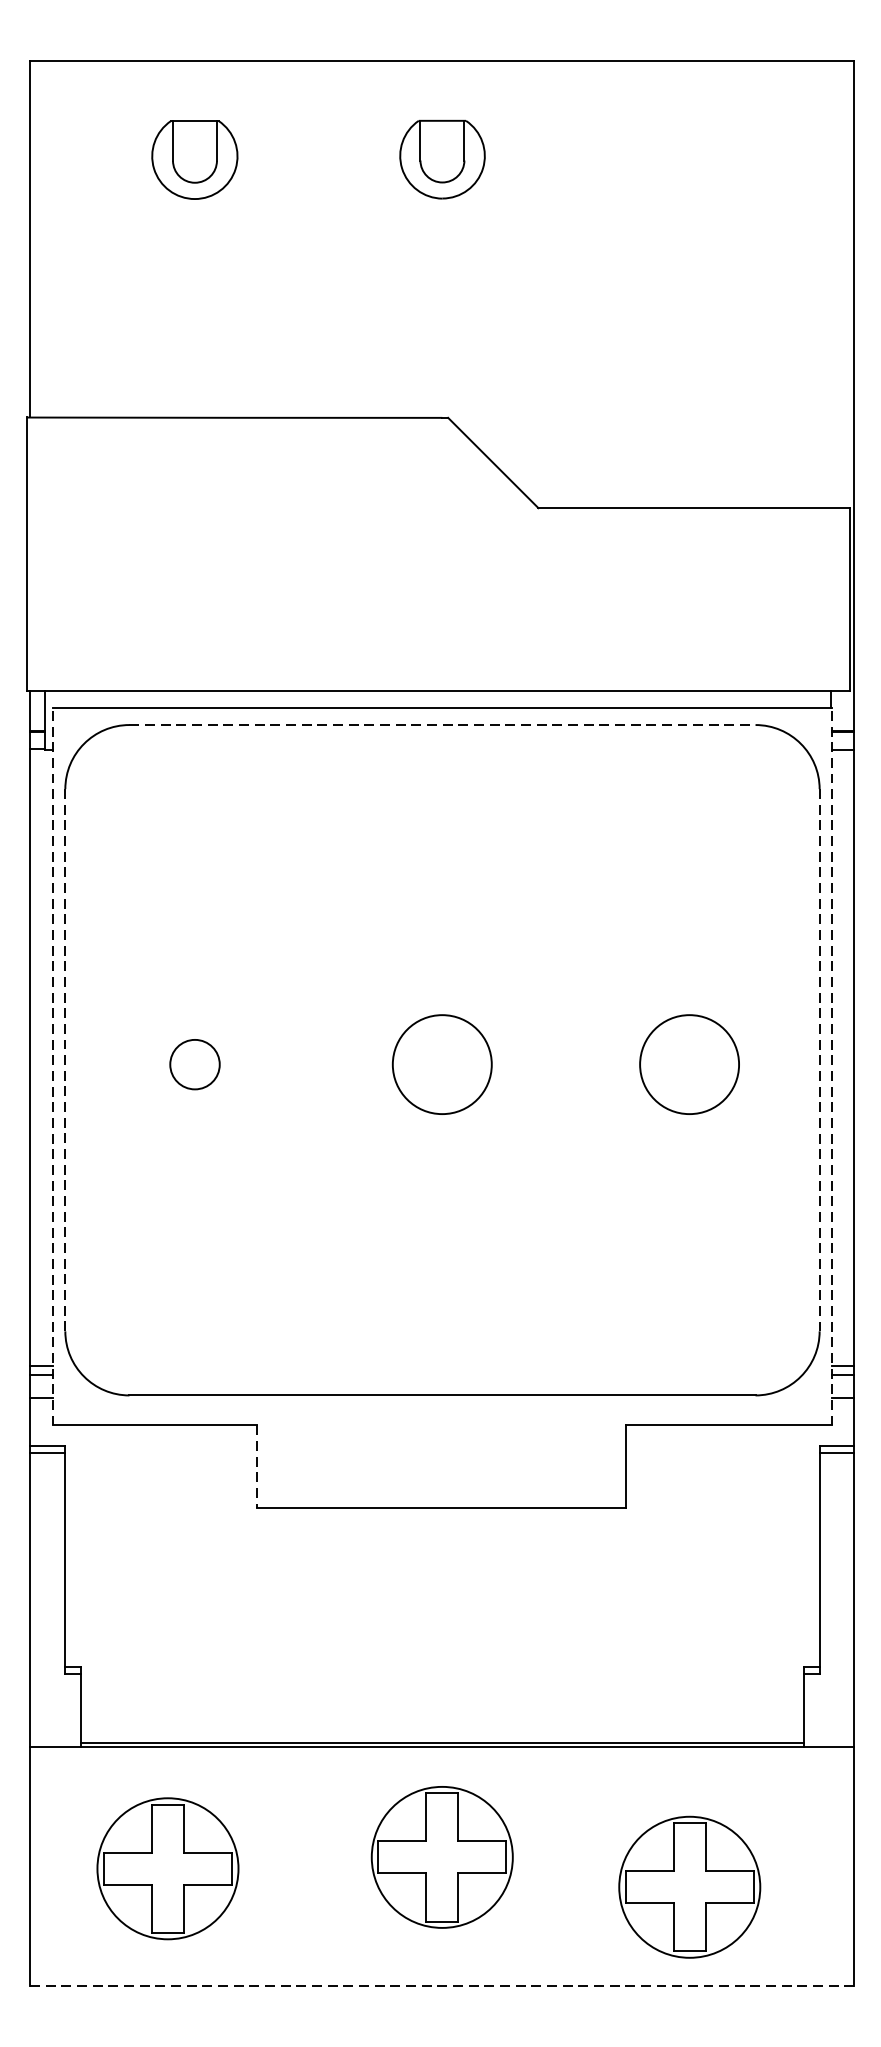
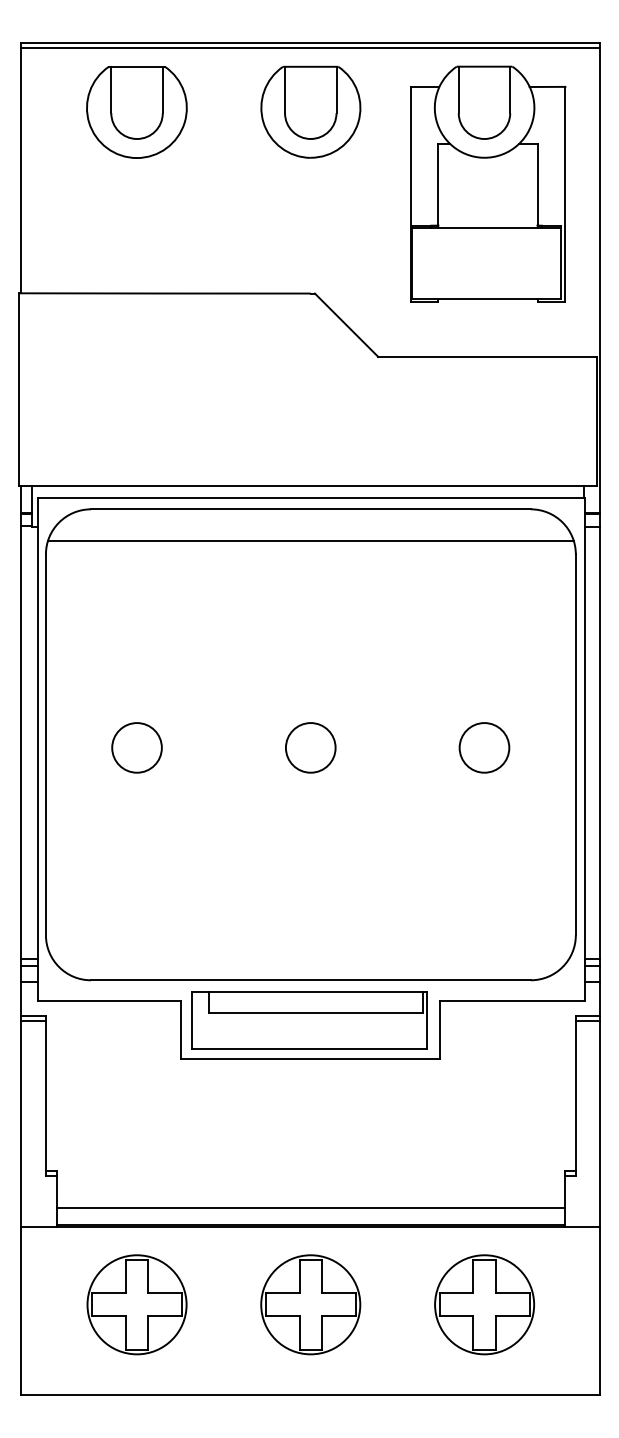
line: (441, 67) -> (310, 47), added
part: (441, 158) -> (310, 111), size x1.67
part: (194, 160) -> (136, 112), size x1.67
part: (695, 261) -> (488, 183), added
line: (441, 725) -> (310, 509), dashed -> solid
line: (441, 770) -> (310, 541), added
line: (64, 1059) -> (45, 744), dashed -> solid
line: (819, 1061) -> (575, 745), dashed -> solid
circle: (194, 1064) -> (136, 747), size x1.43
circle: (441, 1064) -> (310, 747), size x0.71
circle: (689, 1064) -> (484, 747), size x0.71
line: (53, 1066) -> (37, 749), dashed -> solid
line: (831, 1066) -> (584, 749), dashed -> solid
part: (440, 1452) -> (309, 1020), added
line: (256, 1466) -> (180, 1030), dashed -> solid
line: (441, 1718) -> (310, 1207), added
part: (167, 1868) -> (136, 1304), moved
part: (689, 1886) -> (484, 1304), moved
line: (441, 1985) -> (310, 1394), dashed -> solid

